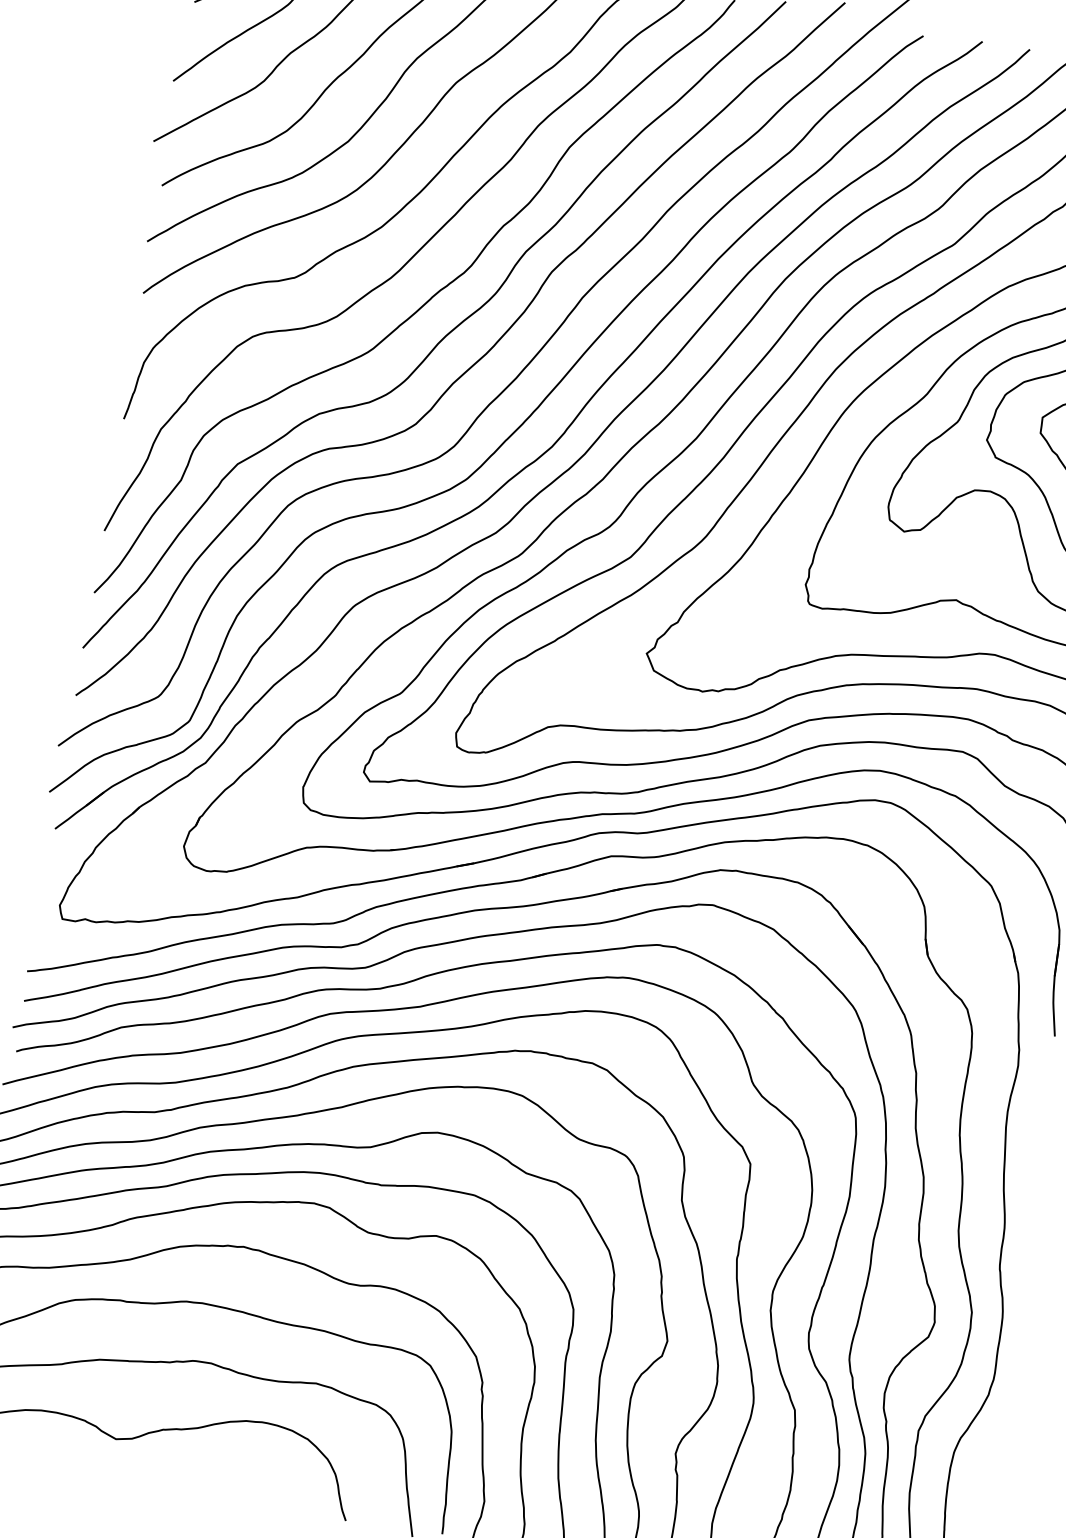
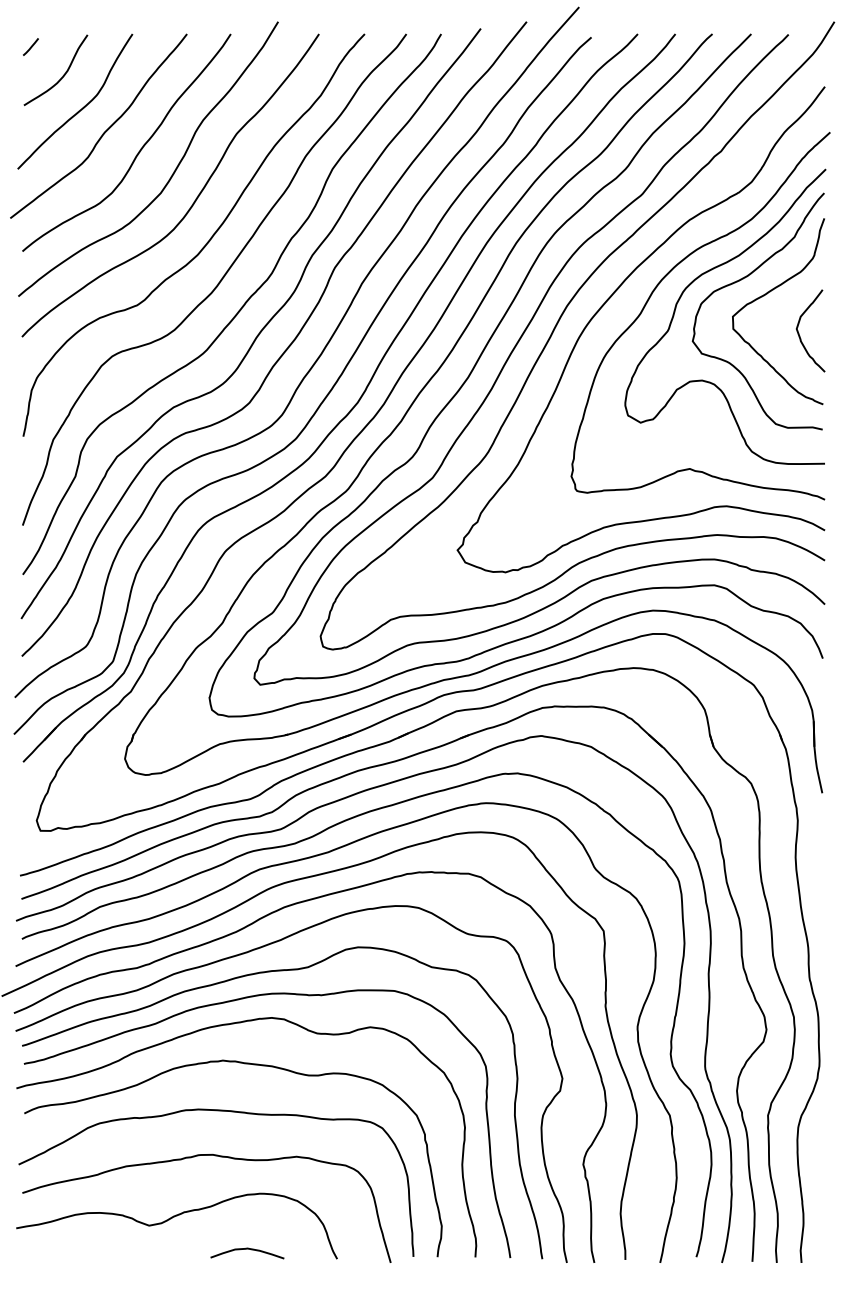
curve: (234, 1489) -> (247, 1249), added

